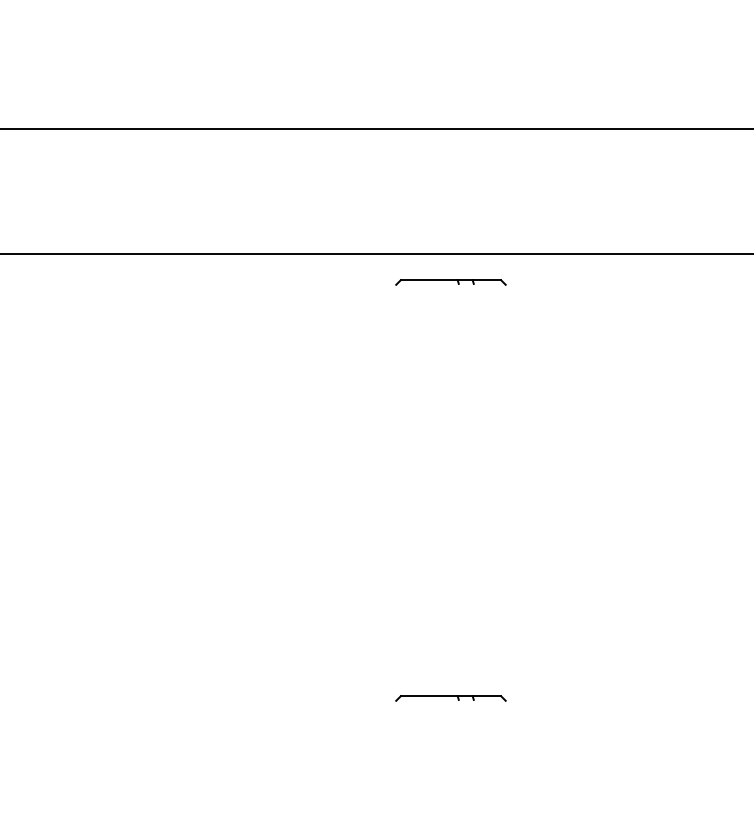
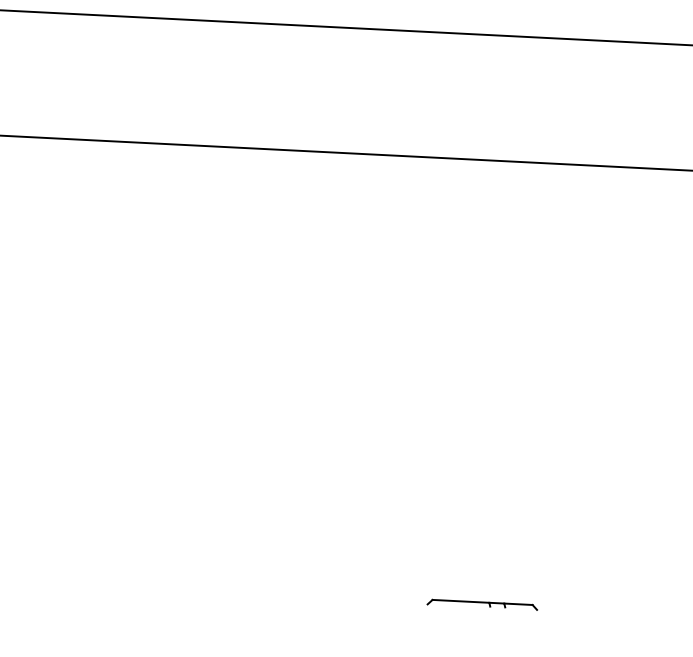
part: (450, 282) -> (503, 189), removed

